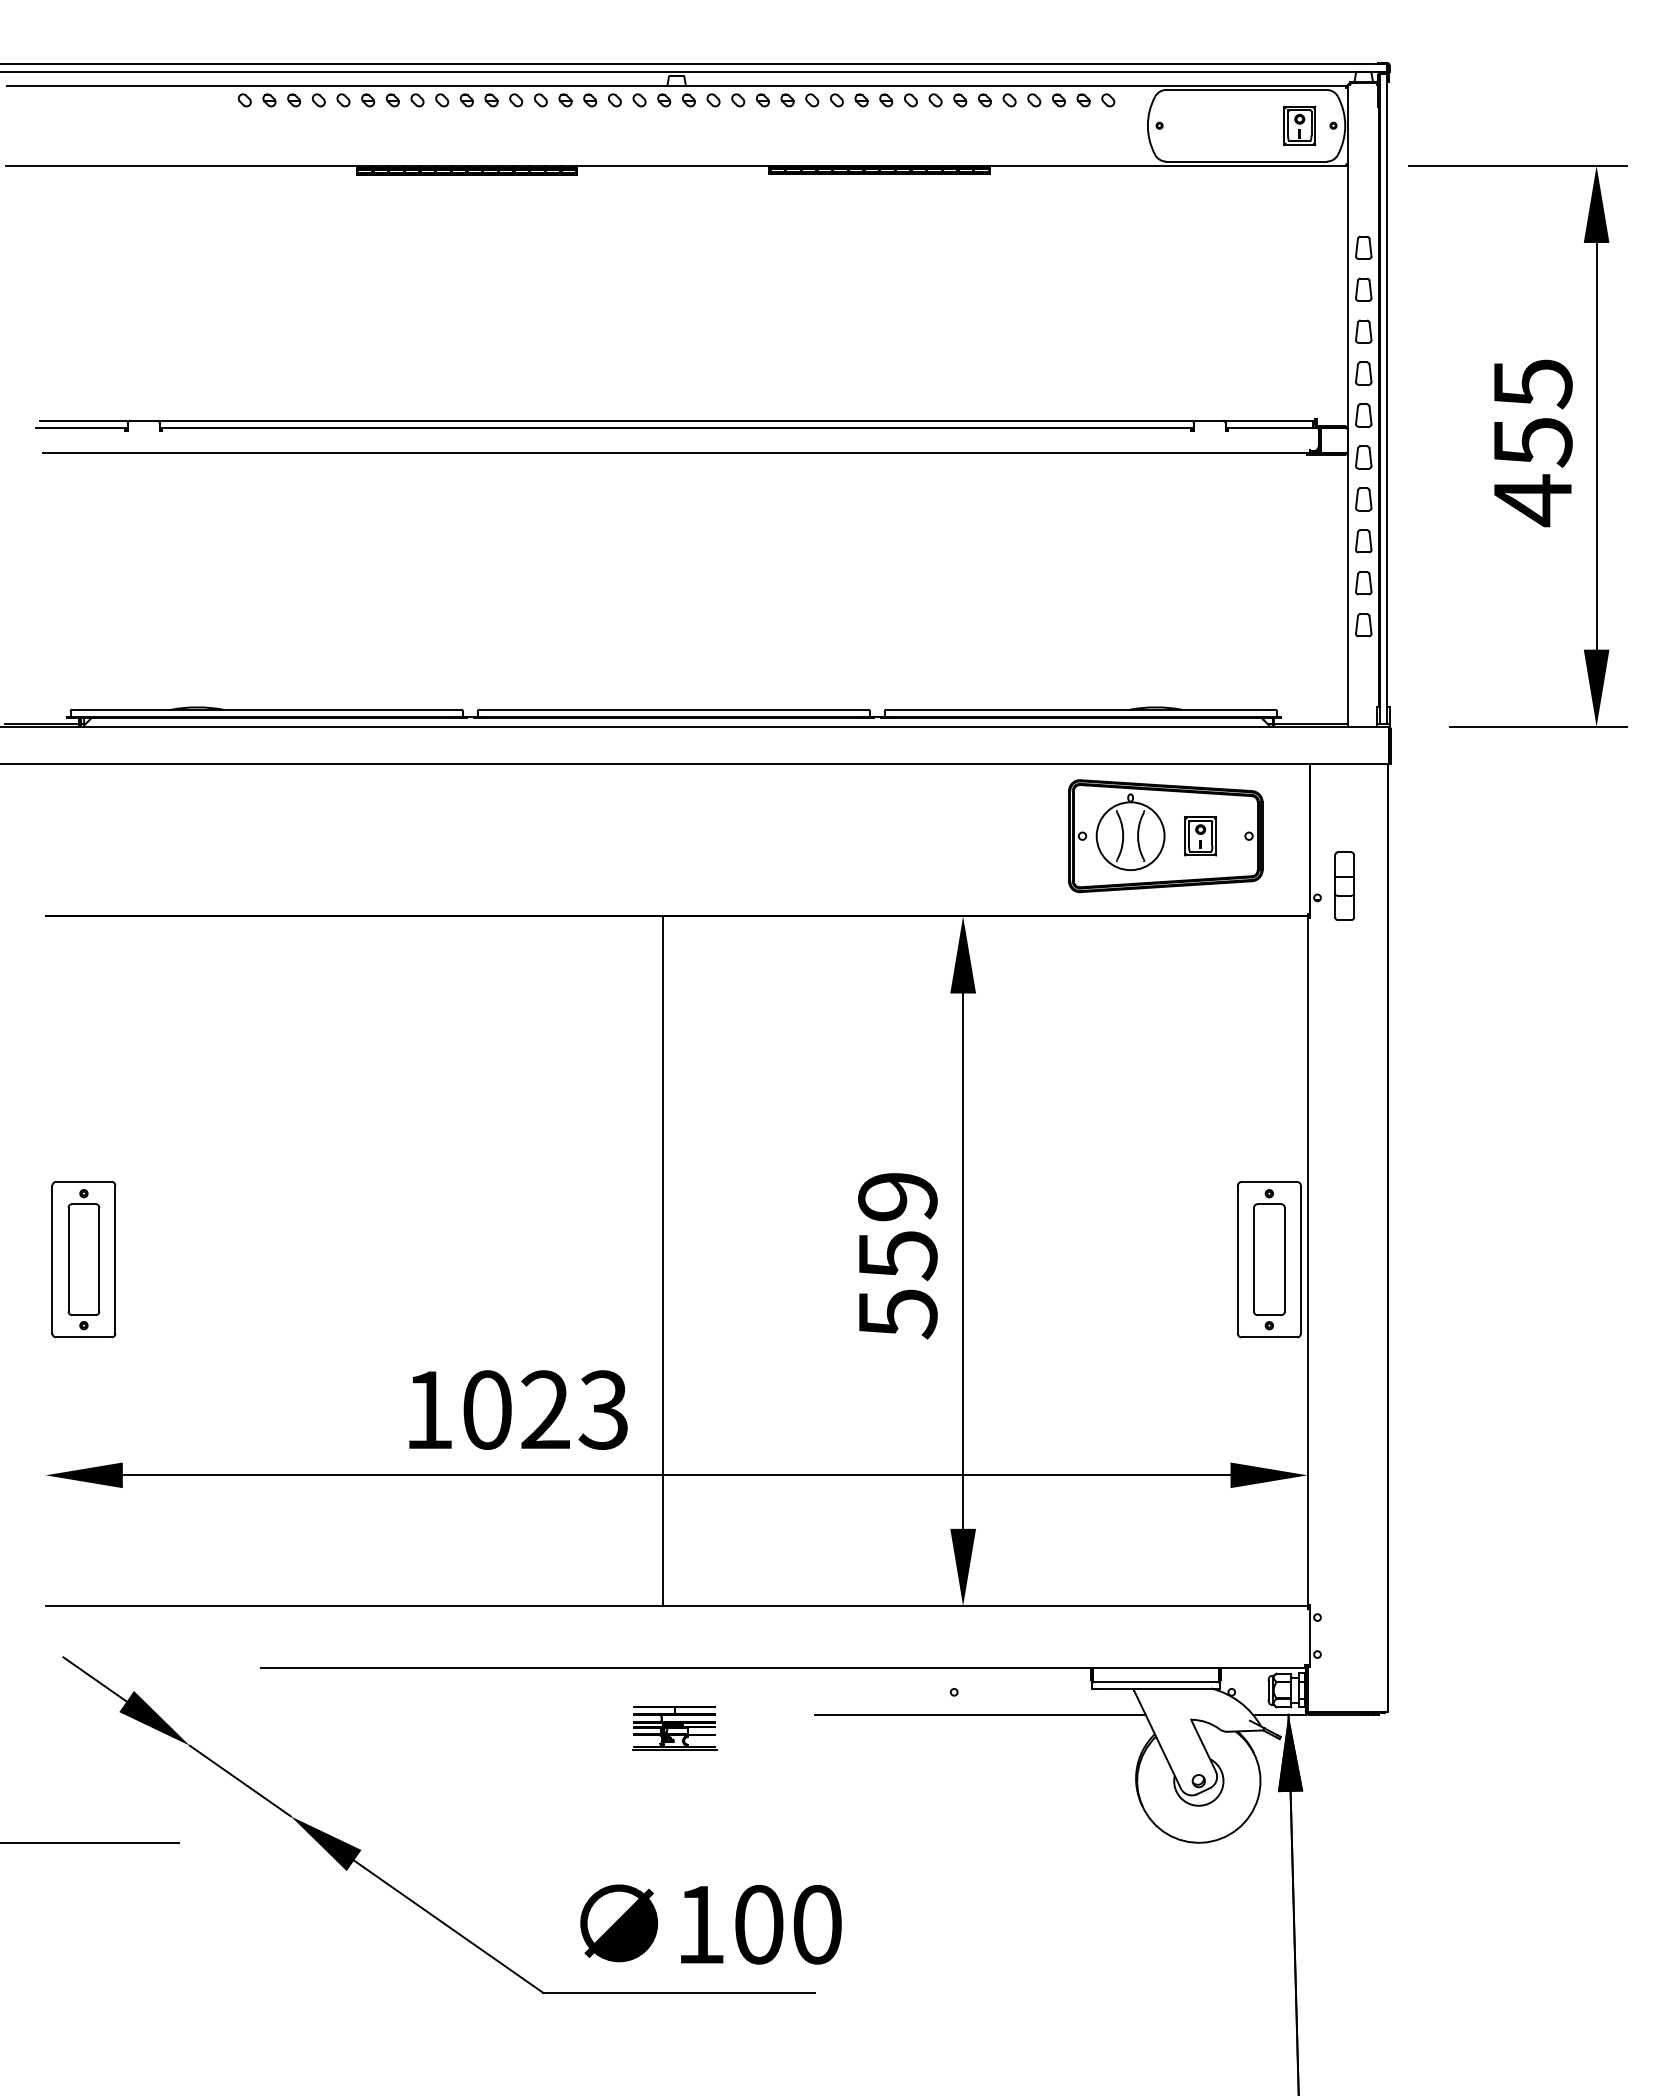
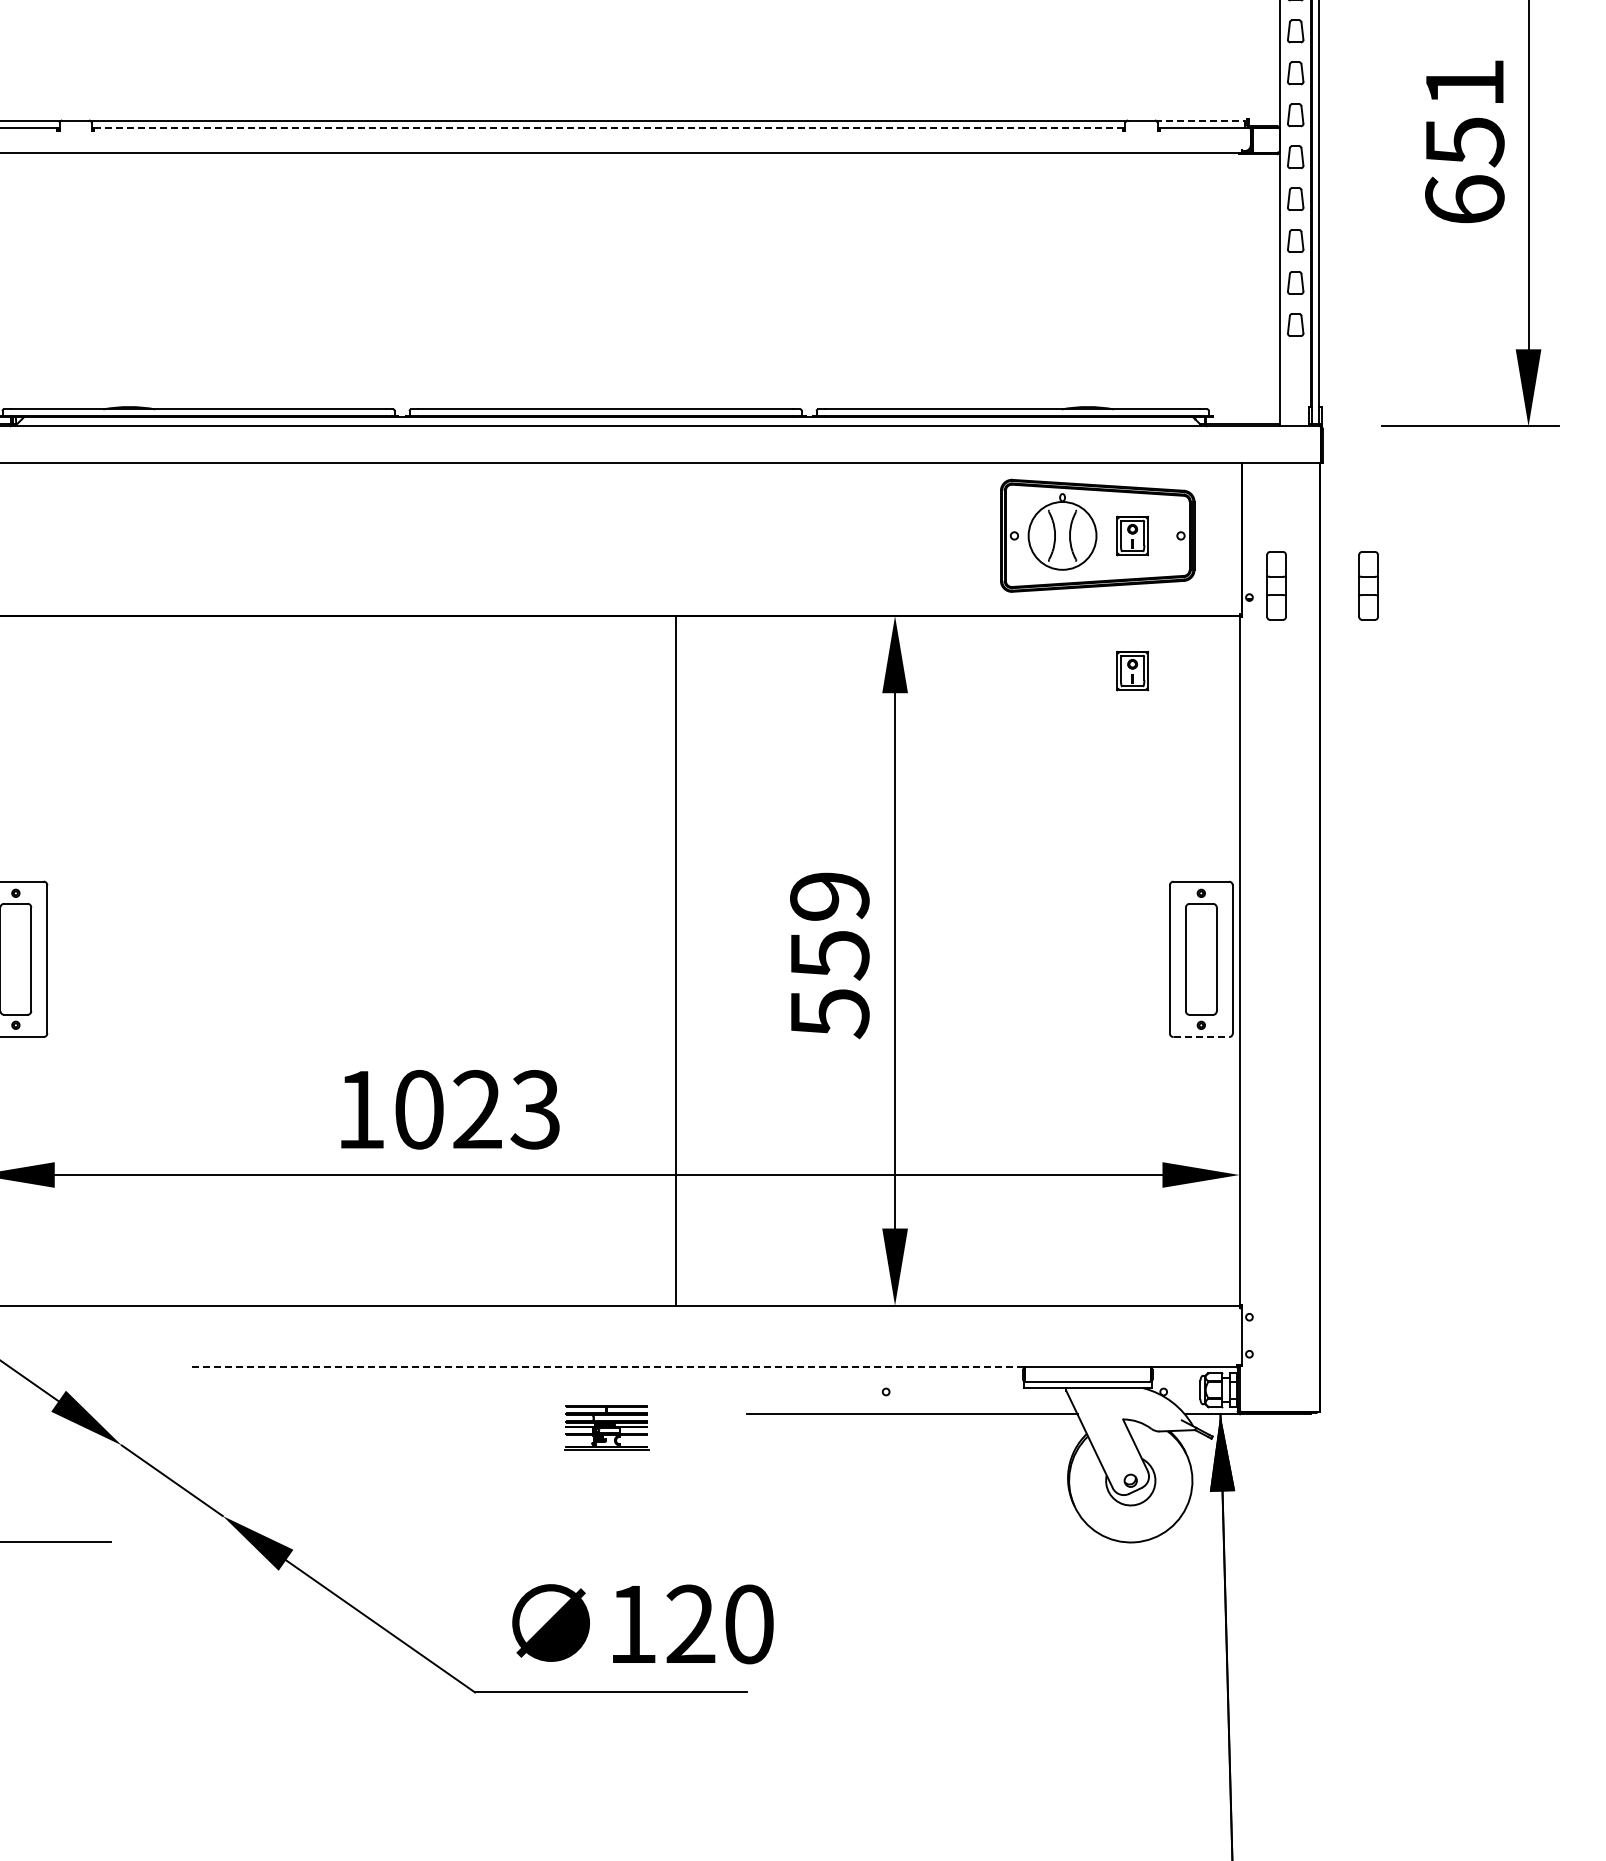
line: (1268, 420) -> (1200, 120), solid -> dashed
line: (677, 428) -> (609, 128), solid -> dashed
text: (1532, 443) -> (1464, 143), 455 -> 651
part: (1436, 885) -> (1368, 585), added
part: (1200, 971) -> (1132, 671), added
line: (663, 1260) -> (676, 960), moved
line: (1269, 1337) -> (1201, 1037), solid -> dashed
line: (677, 1667) -> (609, 1367), solid -> dashed
text: (758, 1924) -> (690, 1624), 100 -> 120

